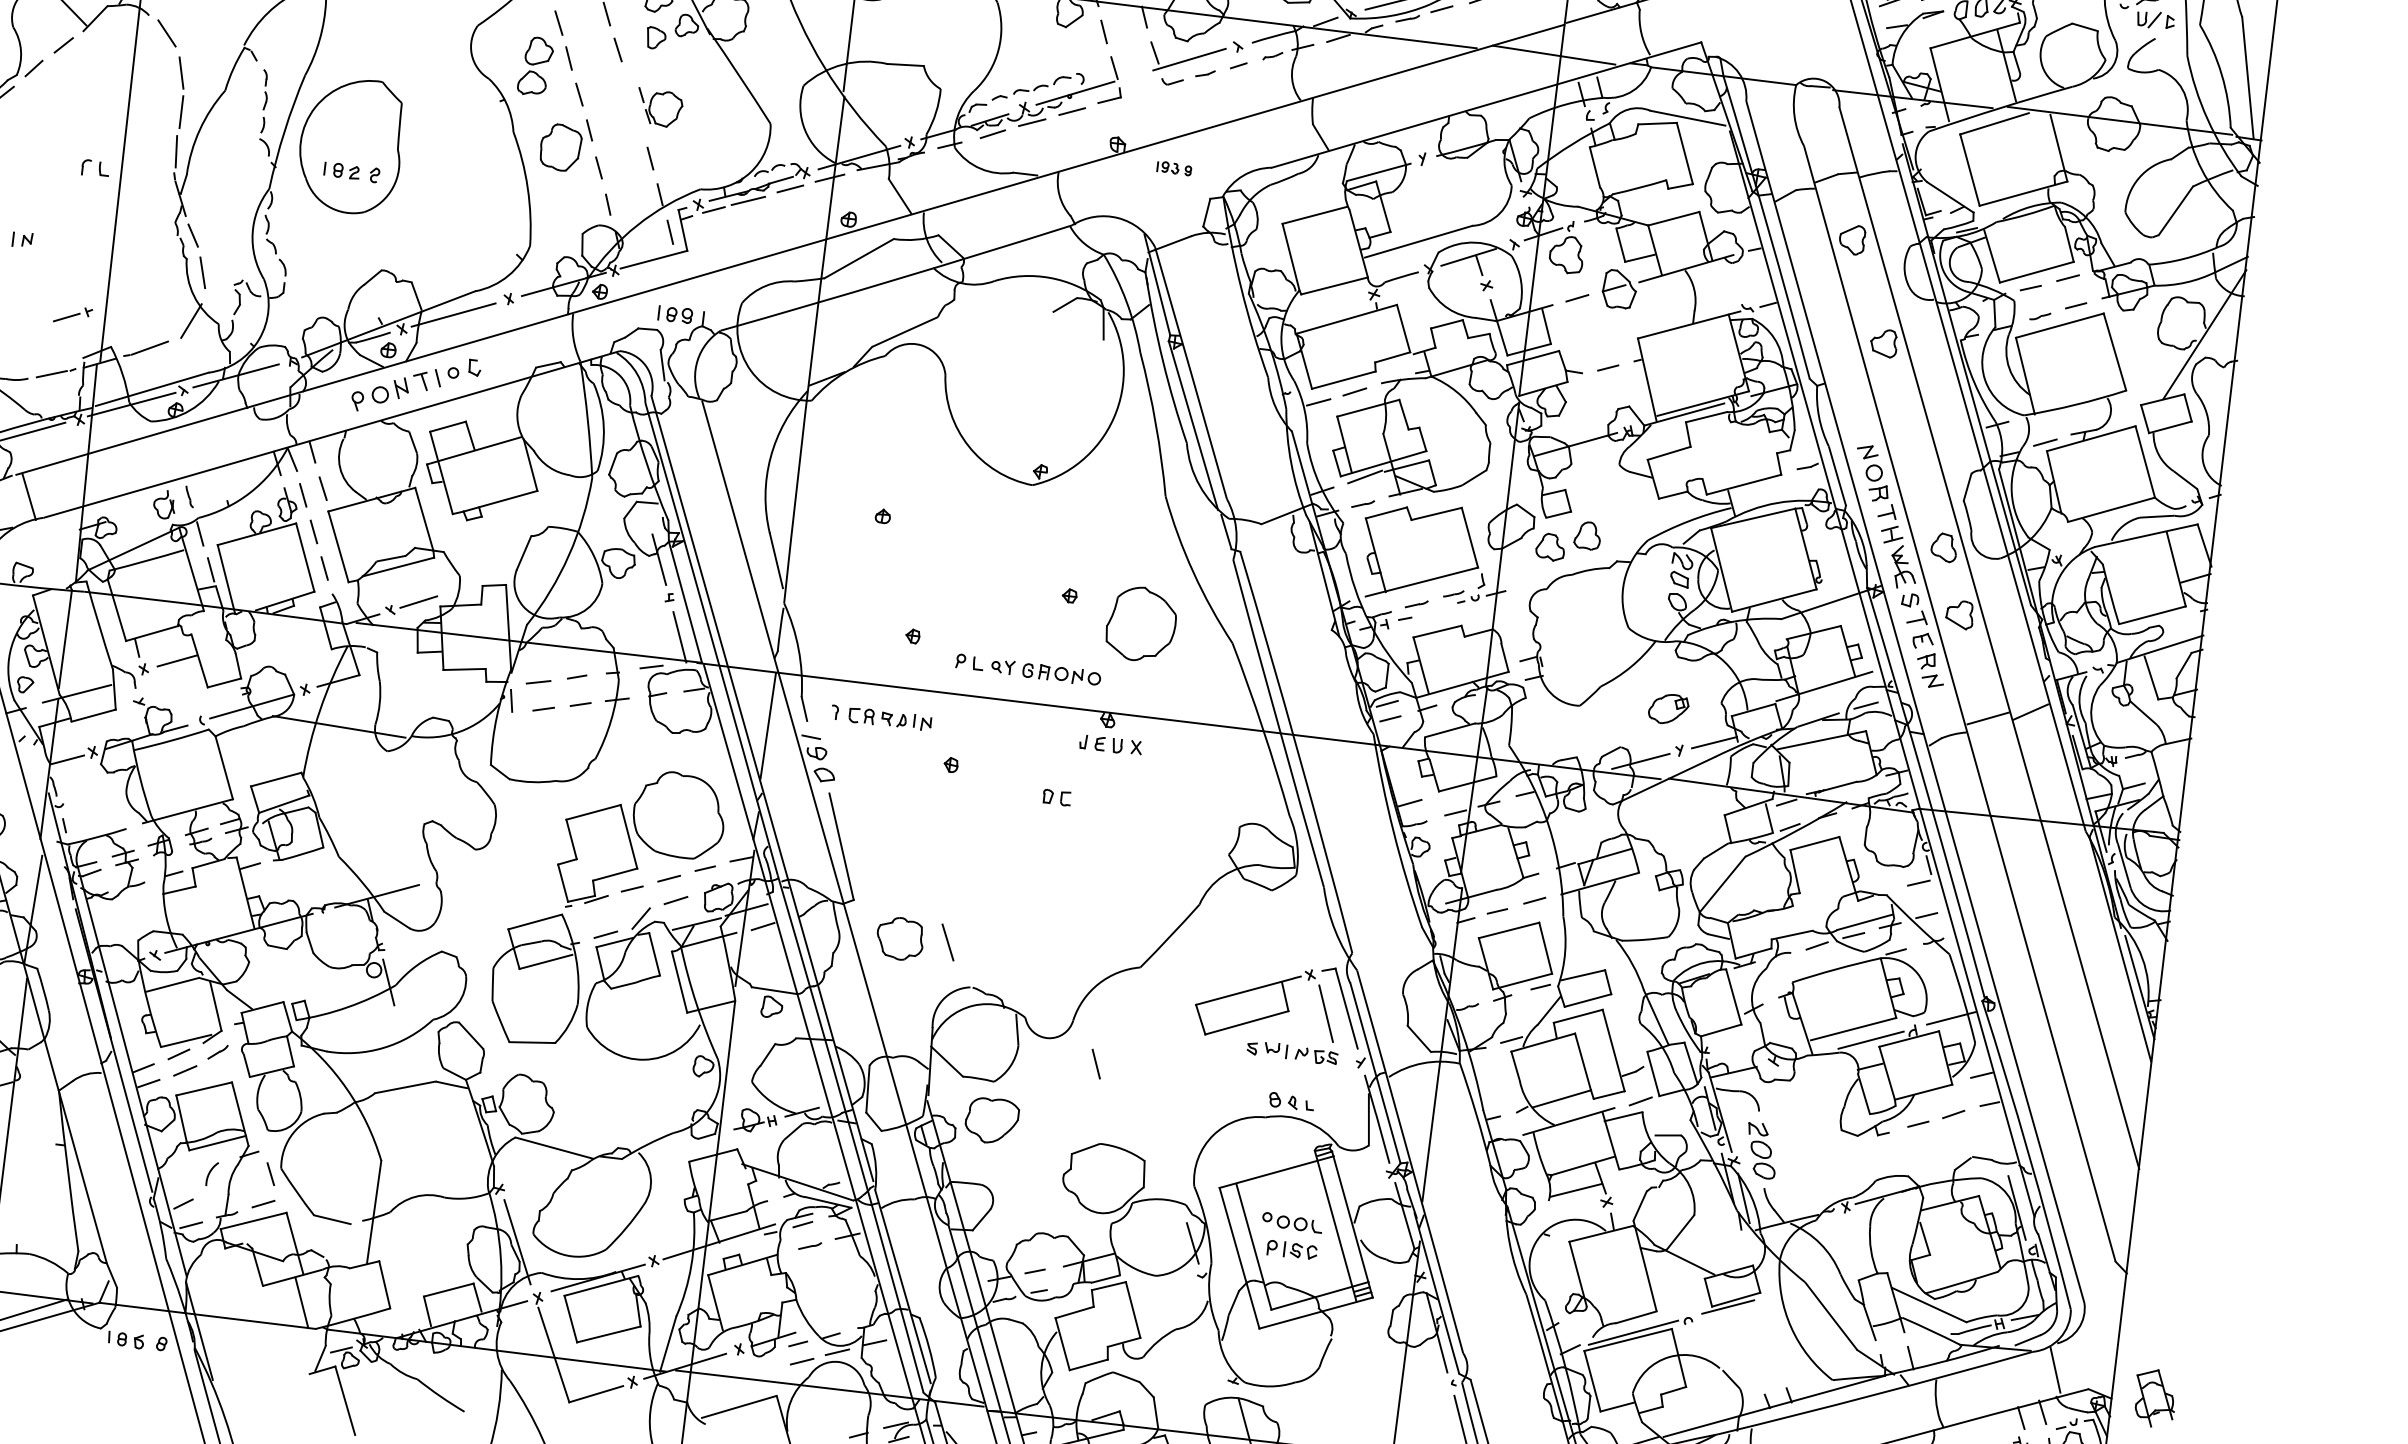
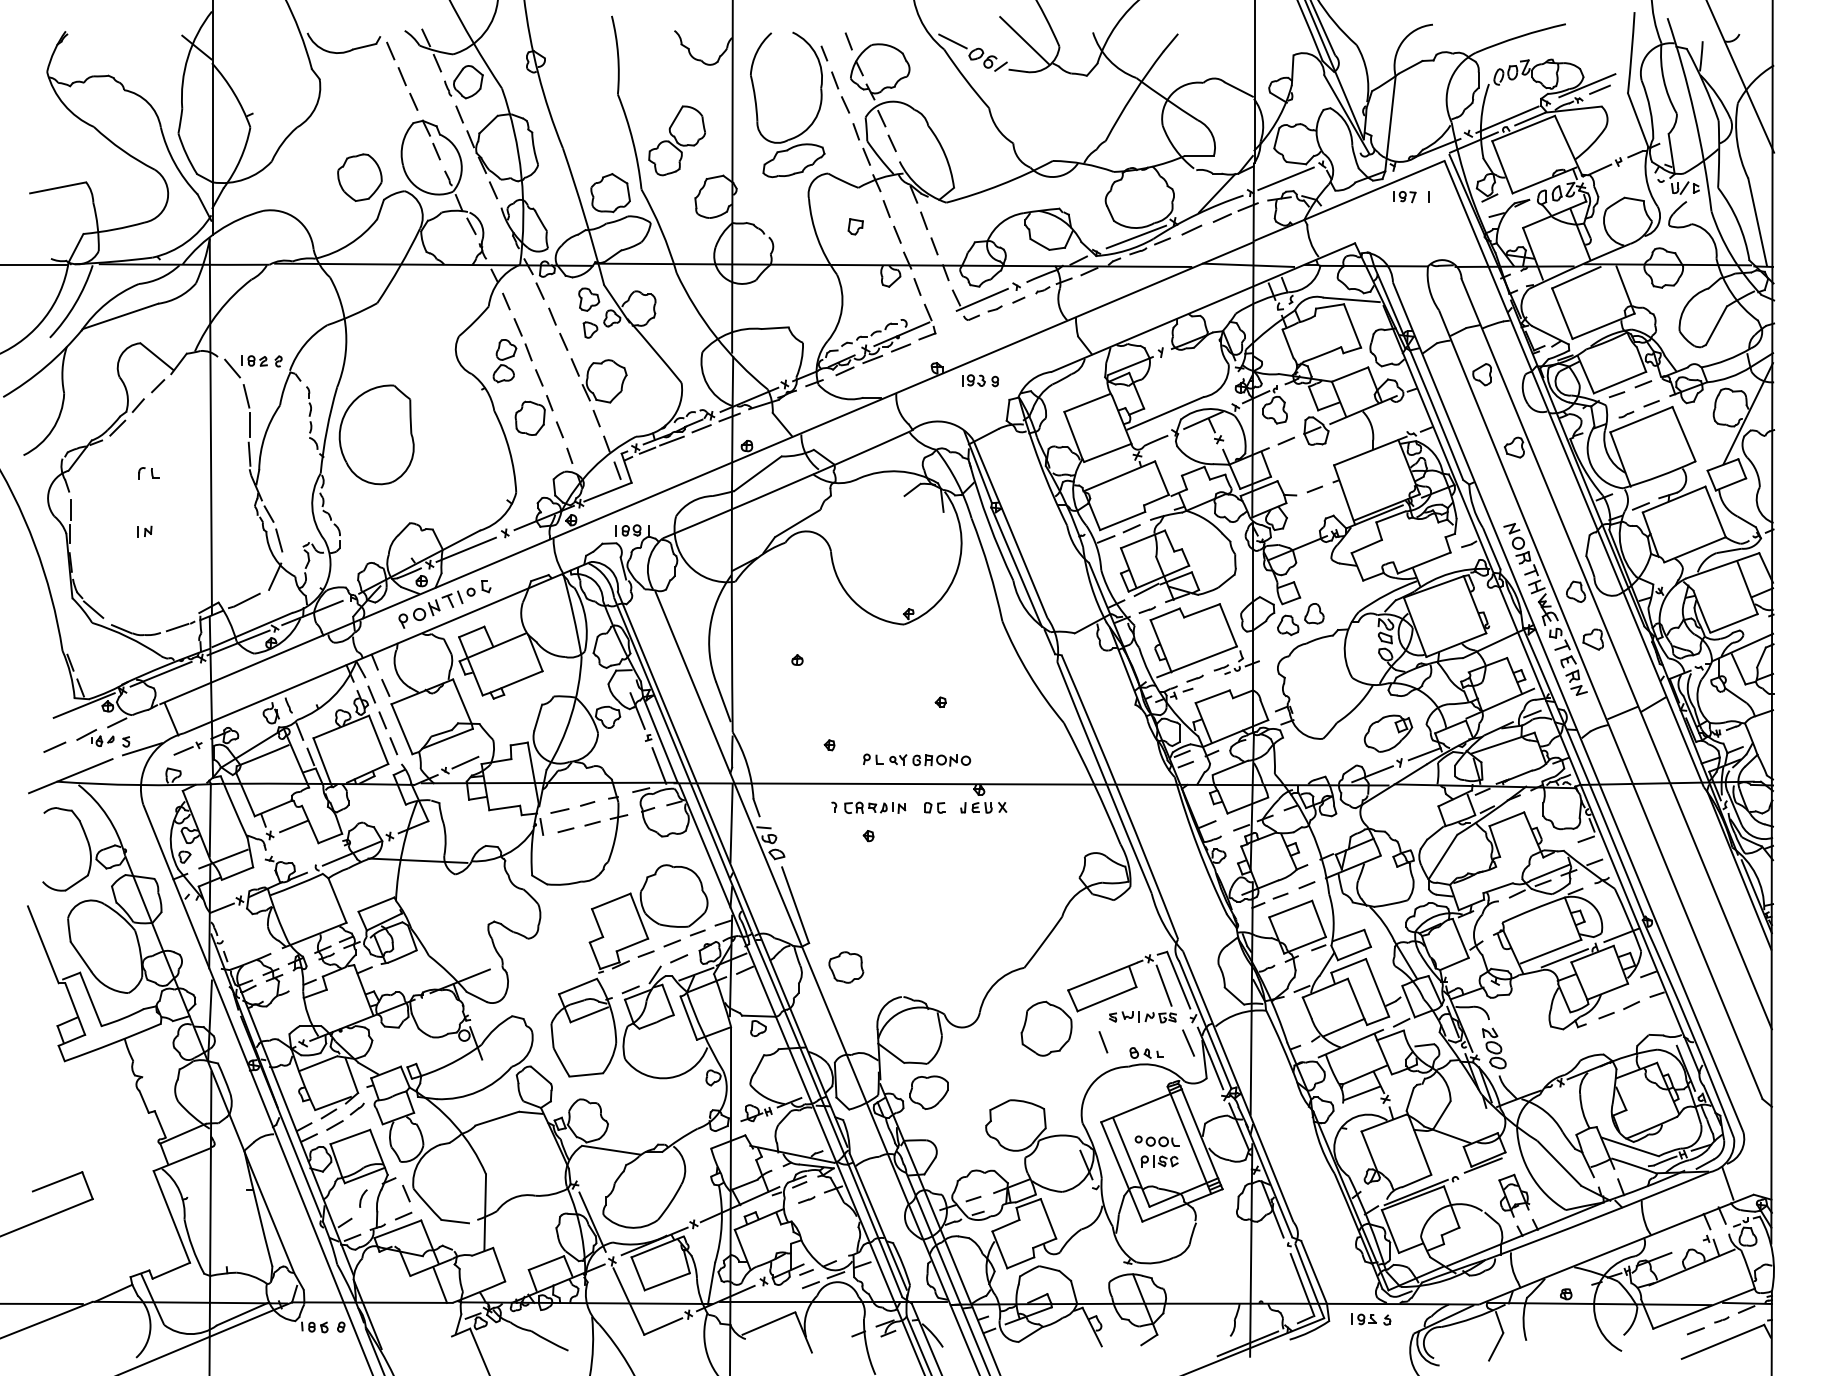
part: (658, 107) -> (598, 380), size x1.67
part: (94, 168) -> (148, 473), moved
part: (1174, 168) -> (980, 380), size x1.43
part: (351, 172) -> (261, 361), moved
part: (72, 314) -> (187, 748), moved
part: (1141, 623) -> (1046, 1028), moved
part: (1668, 709) -> (1388, 733), size x1.67
part: (881, 717) -> (868, 807), moved
part: (1056, 797) -> (934, 807), moved
line: (947, 941) -> (1188, 1042), moved
line: (1096, 1064) -> (1103, 1042), moved
part: (2155, 1398) -> (1514, 1195), moved

